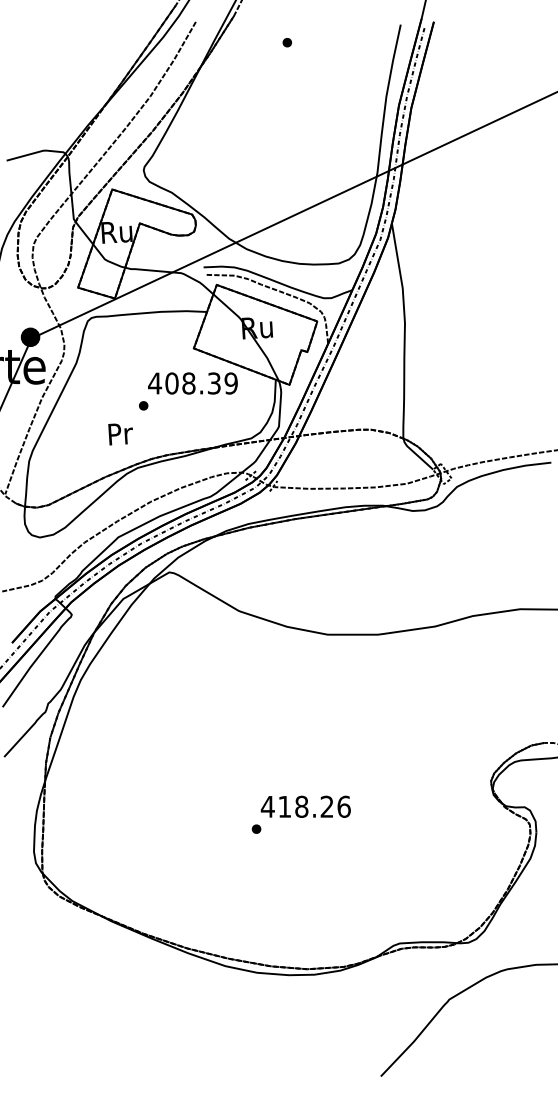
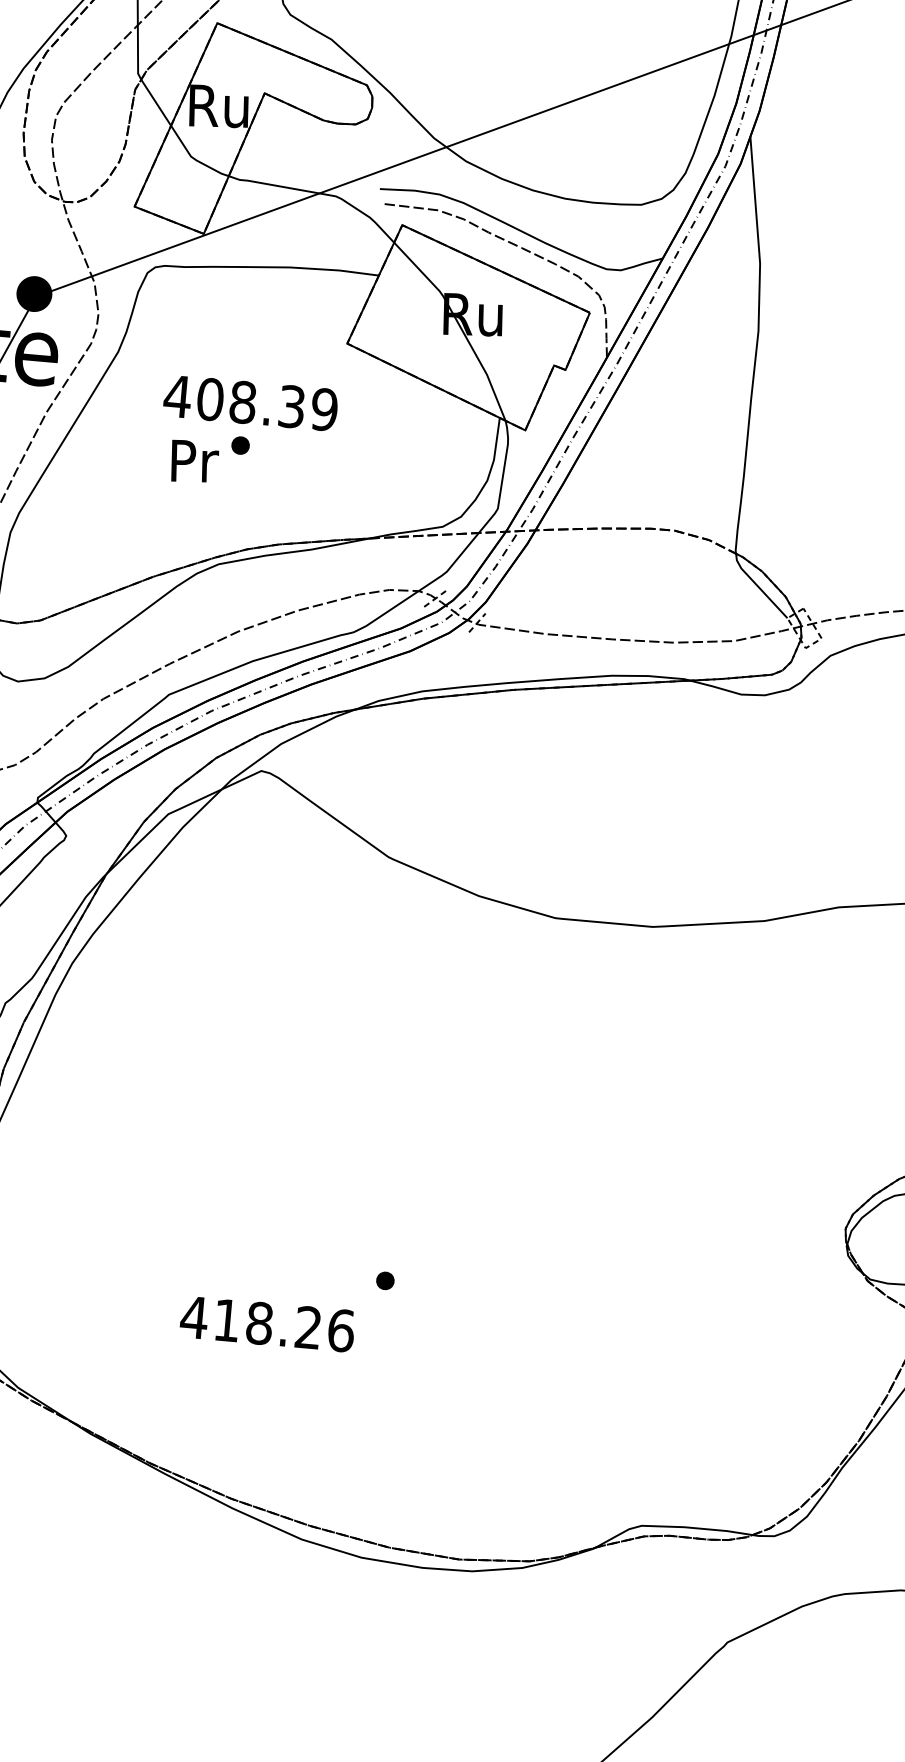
text: (192, 383) -> (249, 403), moved
text: (120, 434) -> (194, 462), moved
text: (305, 806) -> (266, 1323), moved

